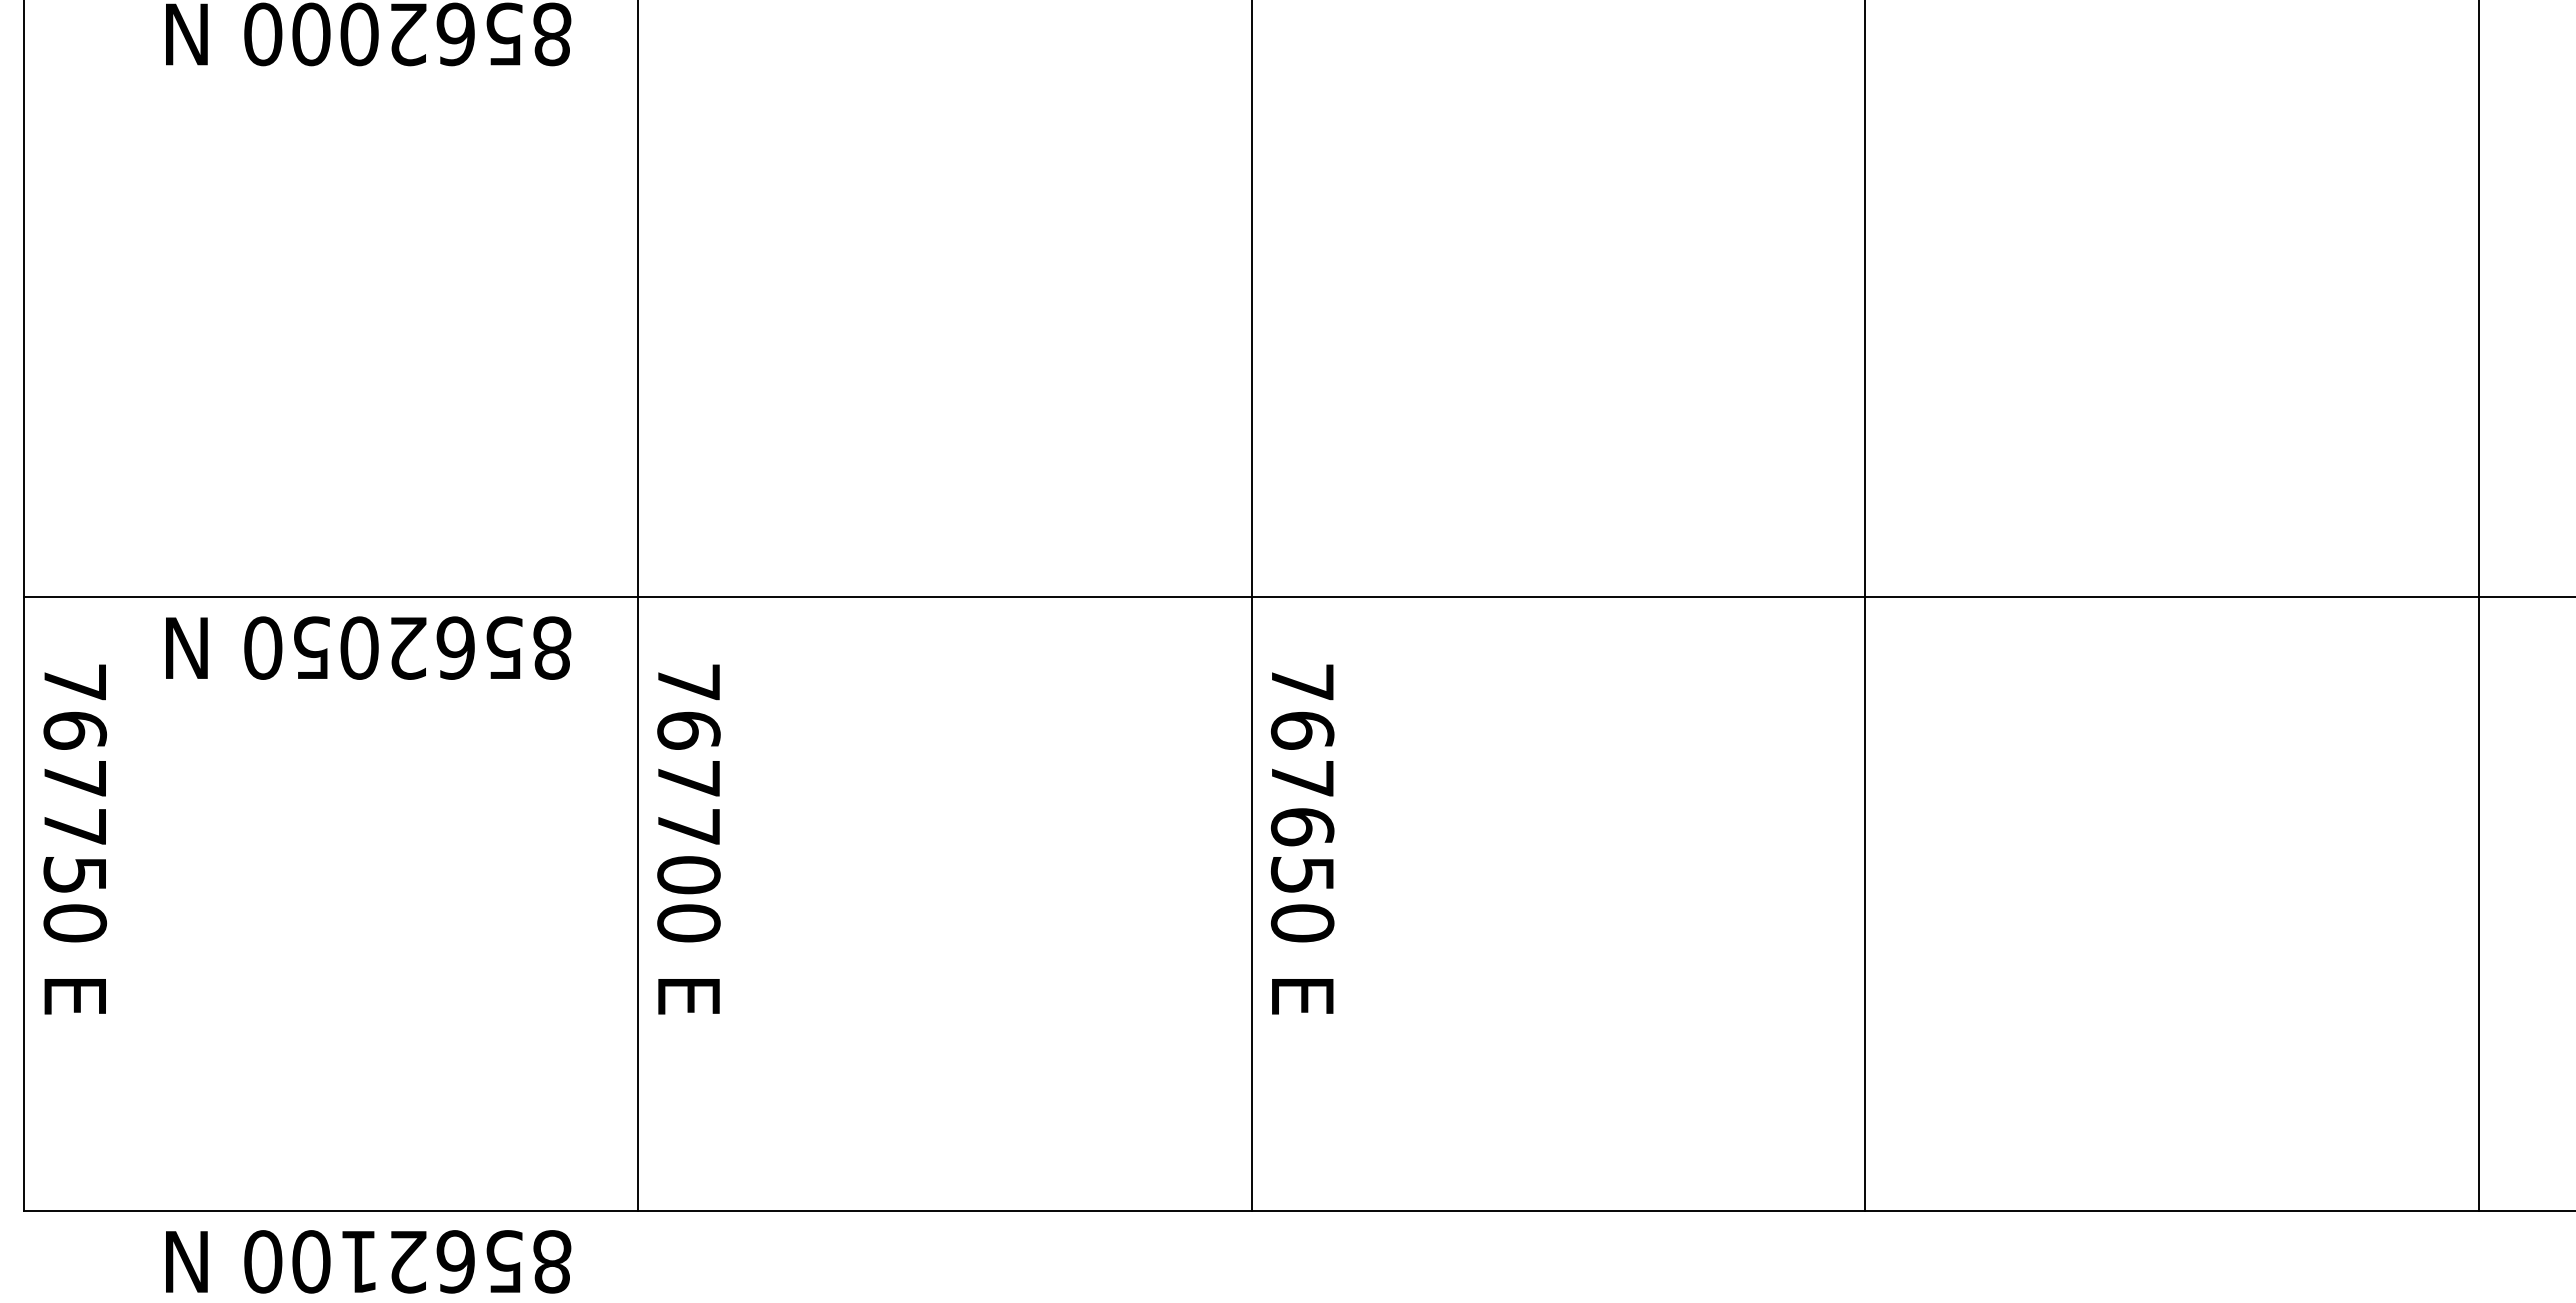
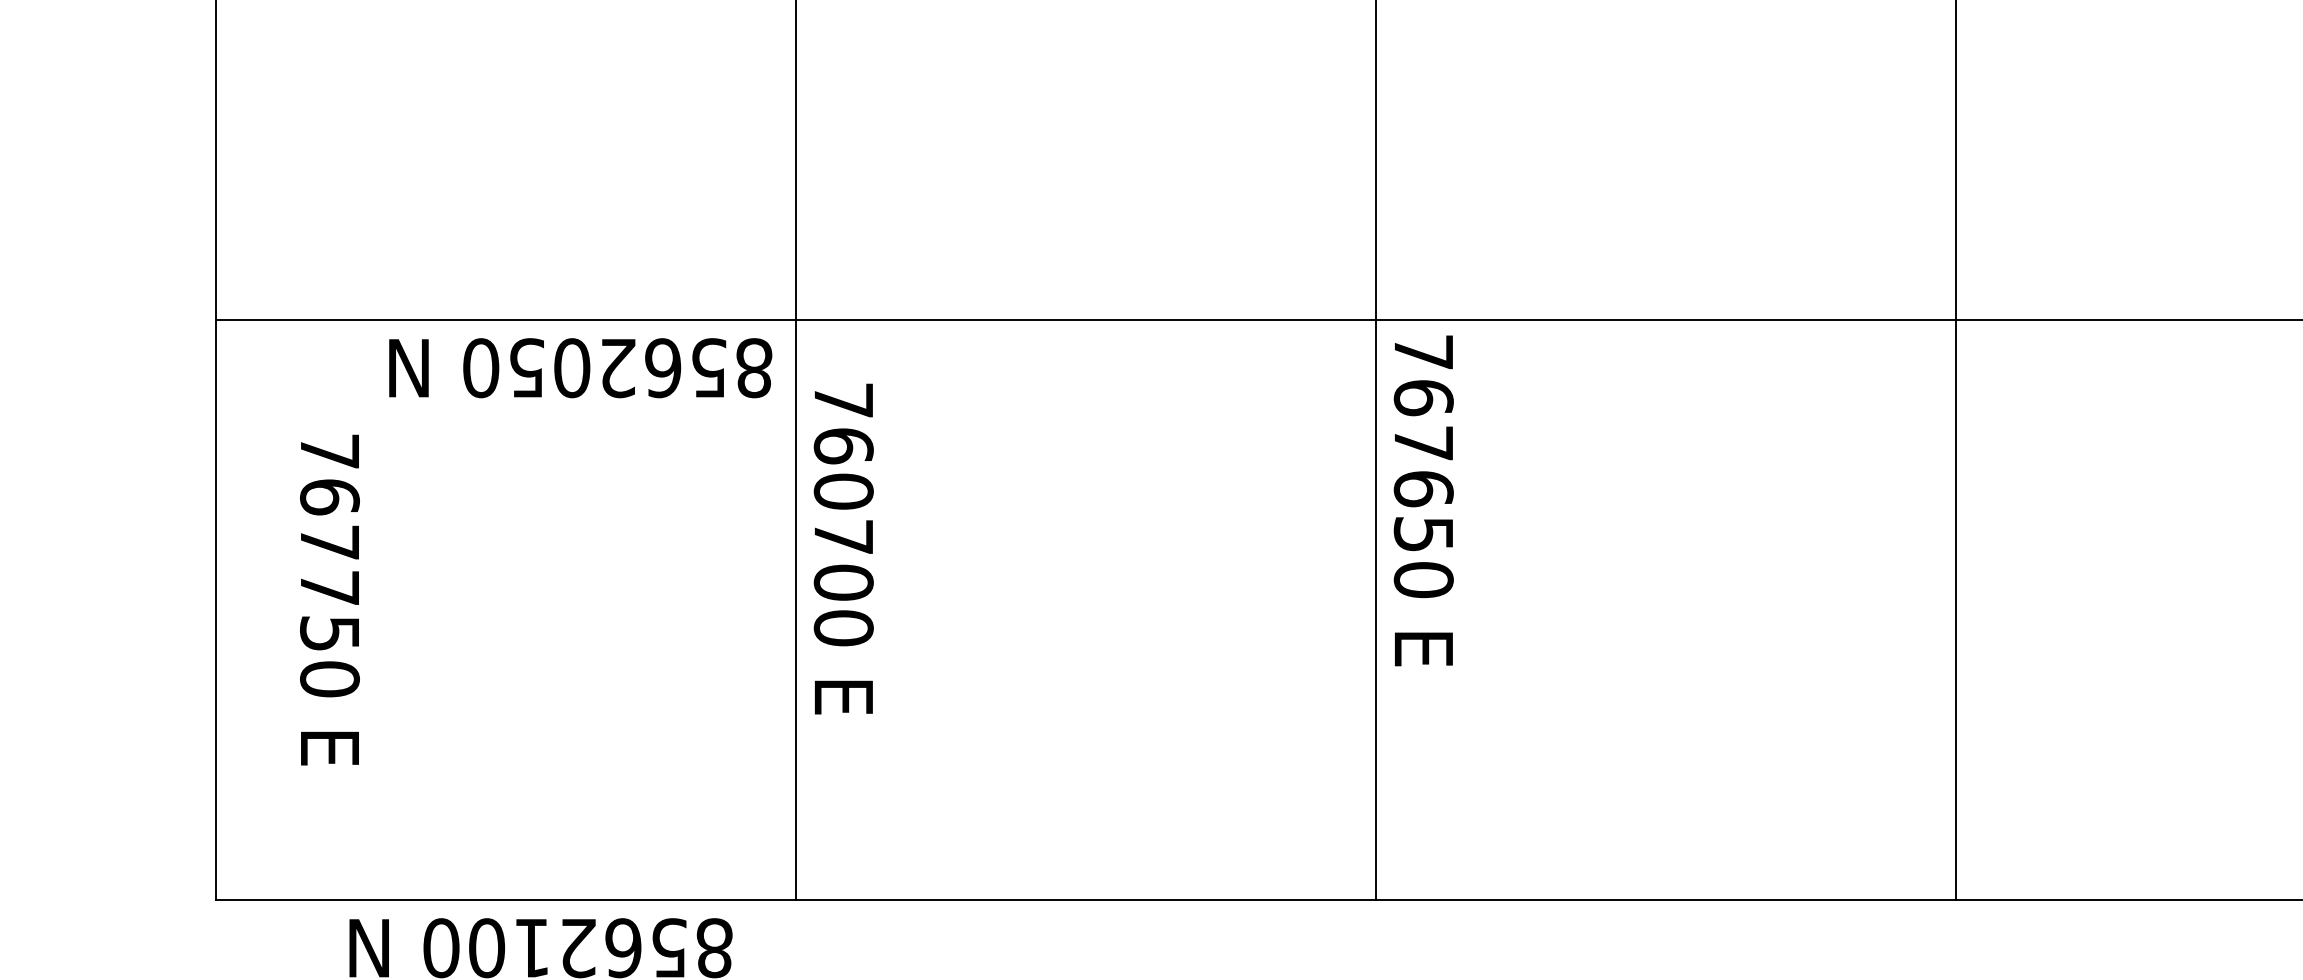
text: (368, 647) -> (580, 367), moved
text: (688, 778) -> (843, 491), 767700 -> 760700
text: (74, 839) -> (329, 600), moved
text: (1302, 839) -> (1423, 500), moved

